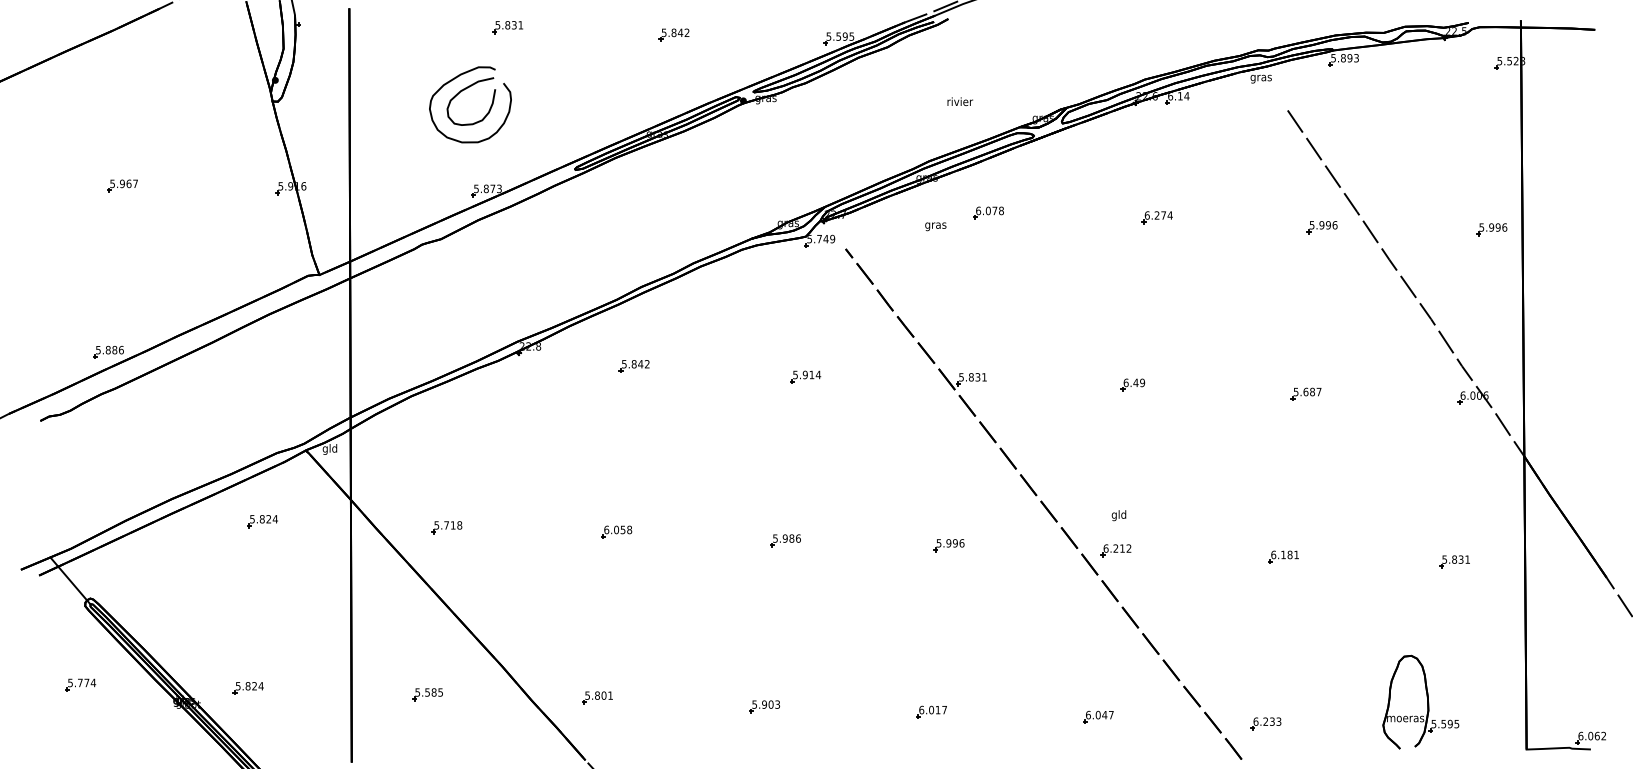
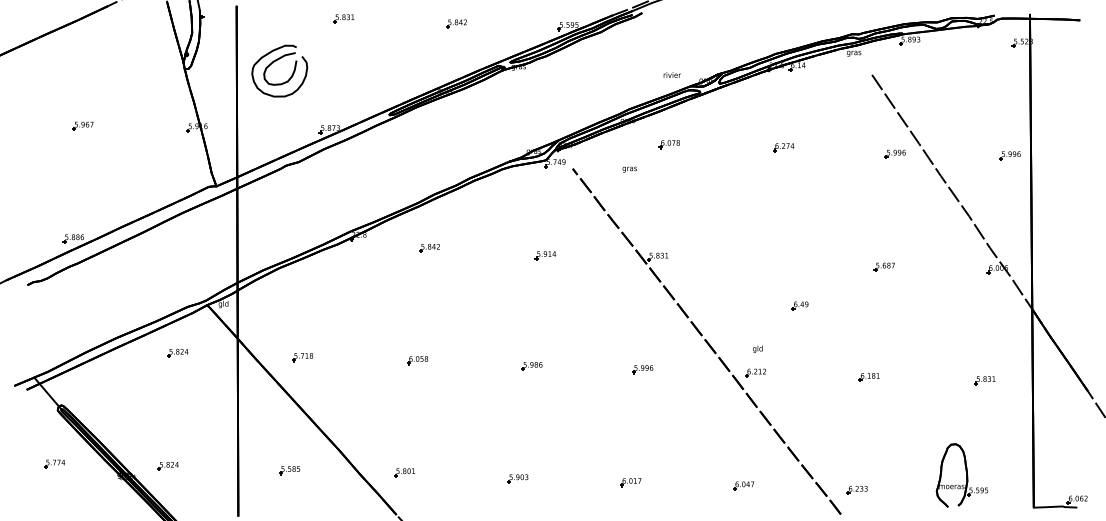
part: (462, 92) -> (274, 62), moved
text: (959, 100) -> (671, 74), moved
text: (935, 226) -> (629, 169), moved
part: (1131, 384) -> (799, 305), moved

